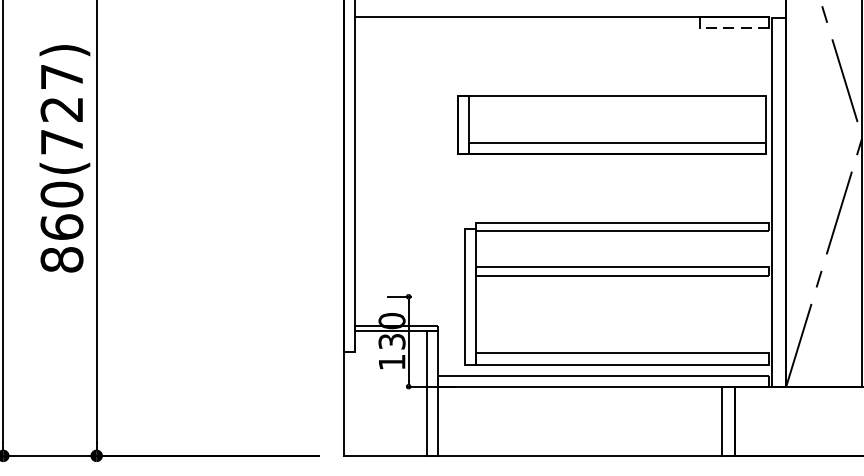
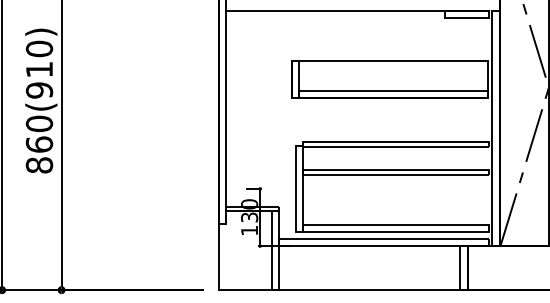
line: (732, 29) -> (466, 18), dashed -> solid
text: (62, 109) -> (39, 69), 860(727) -> 860(910)

